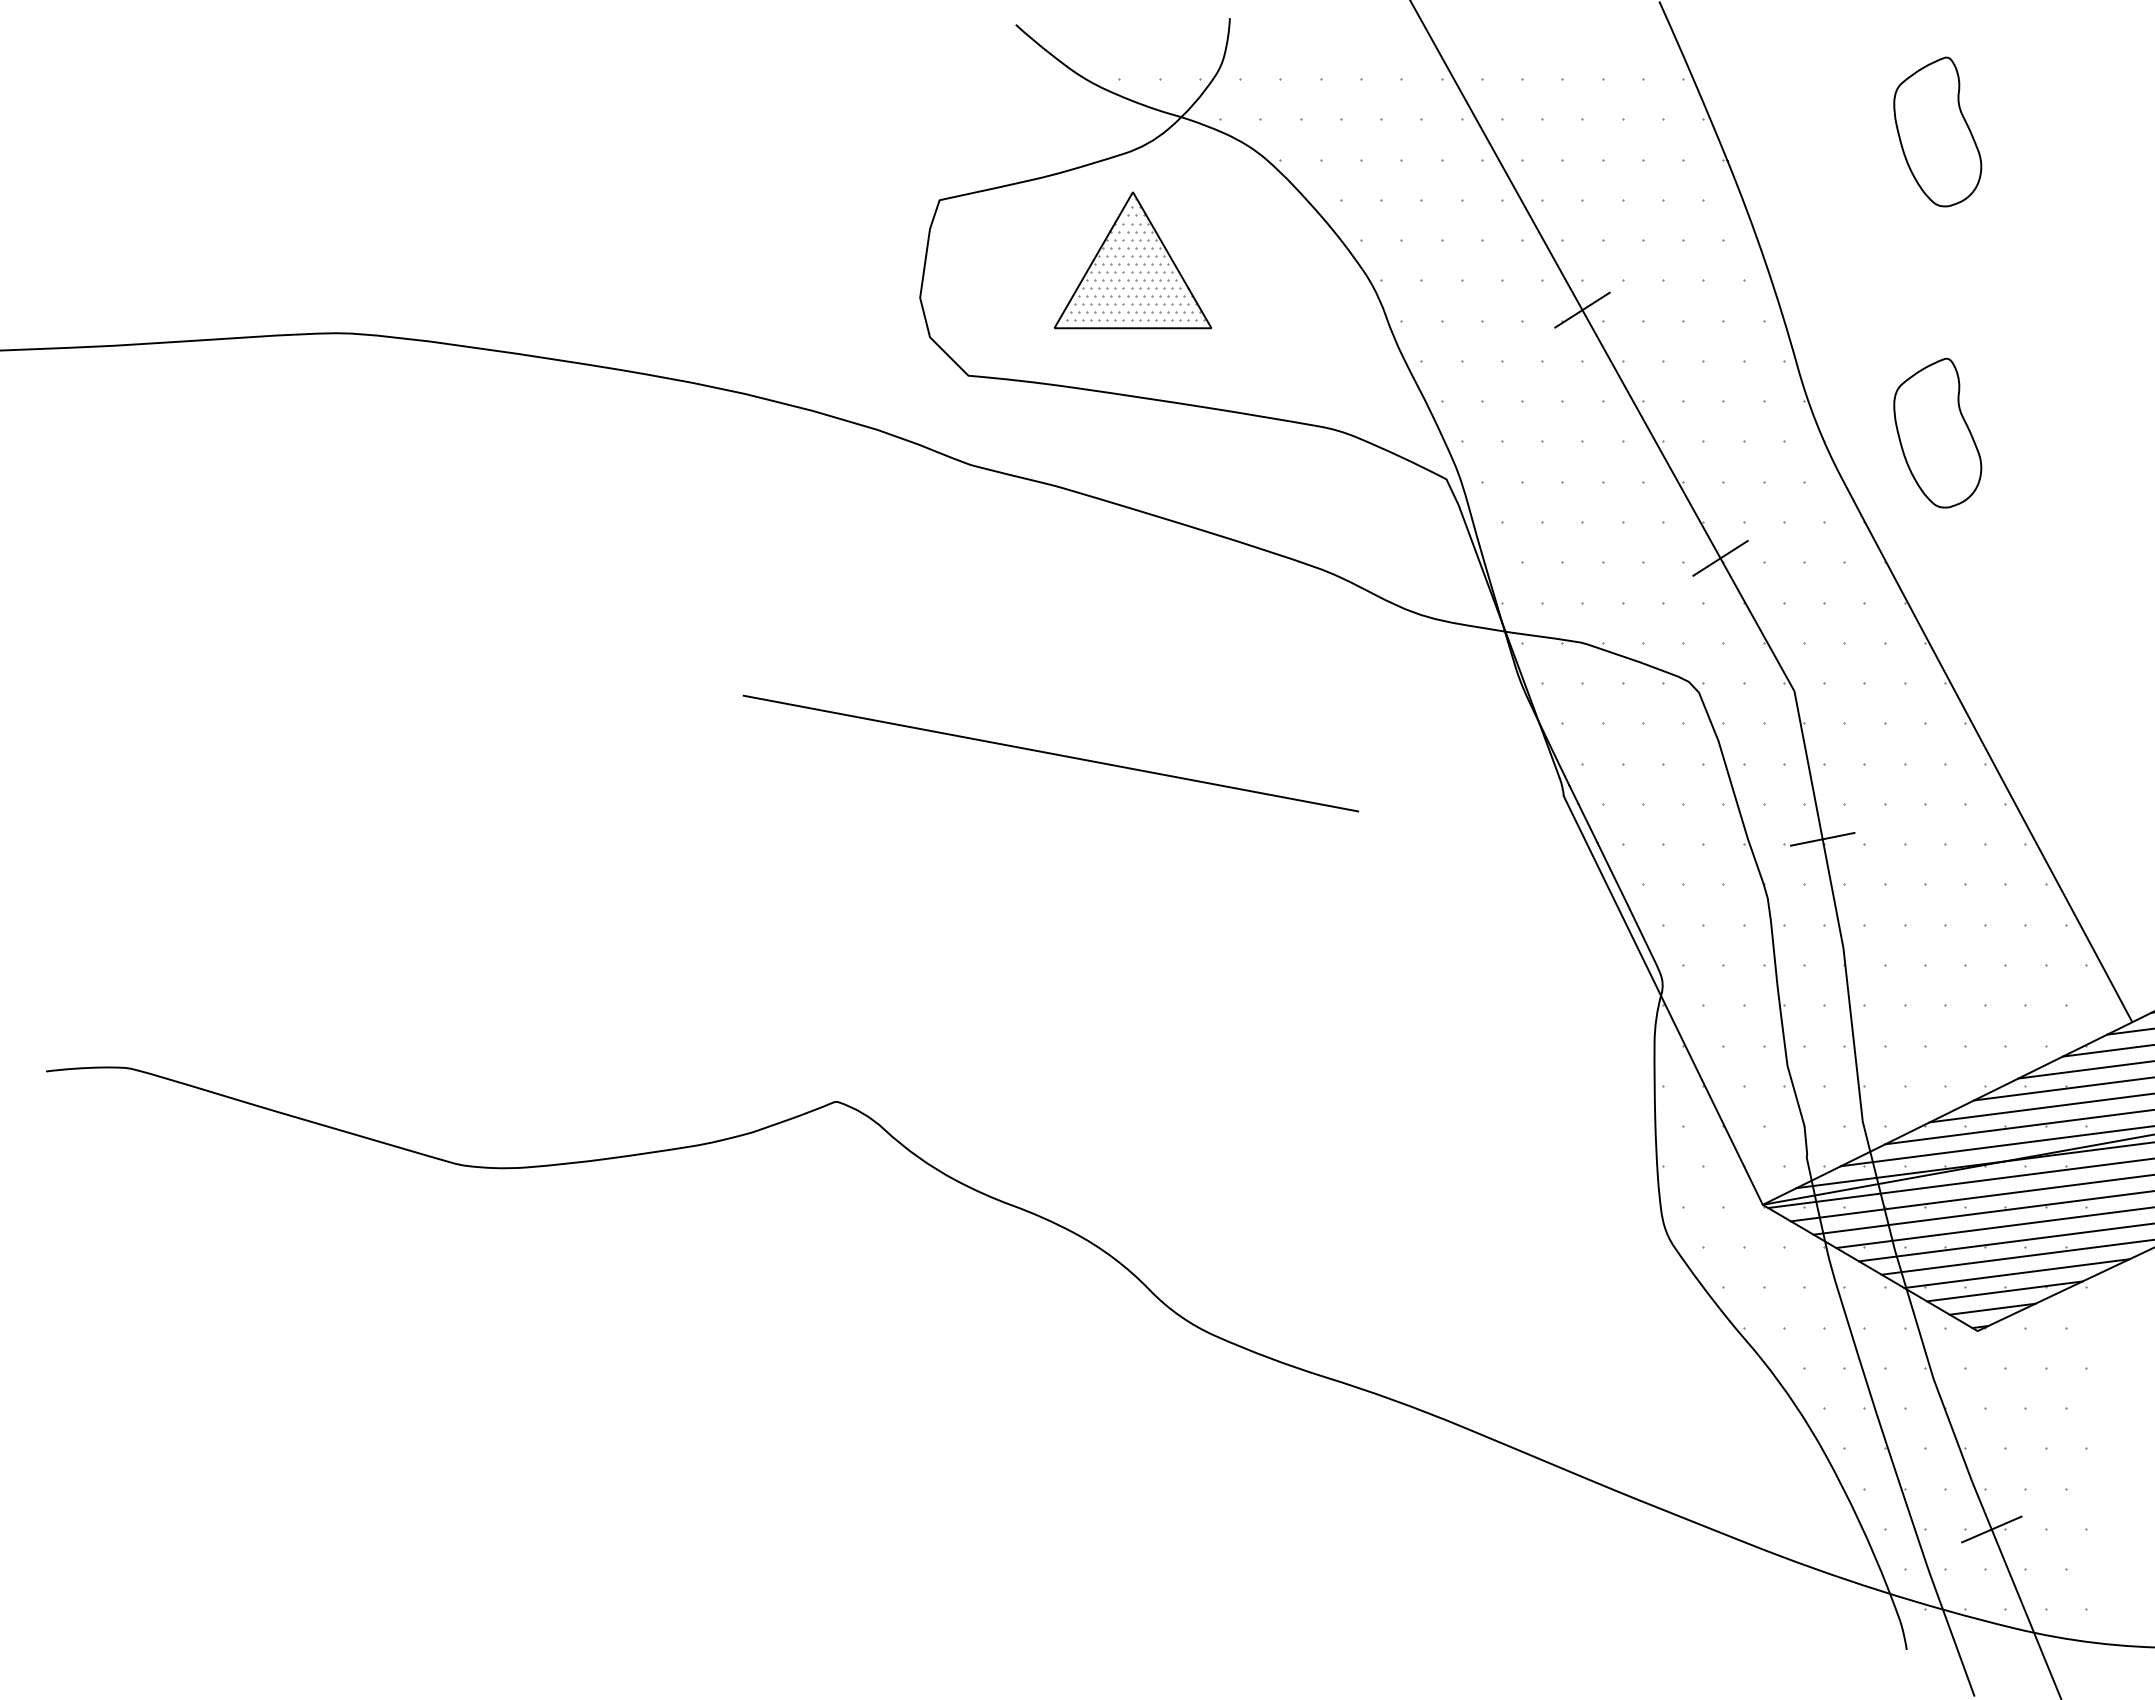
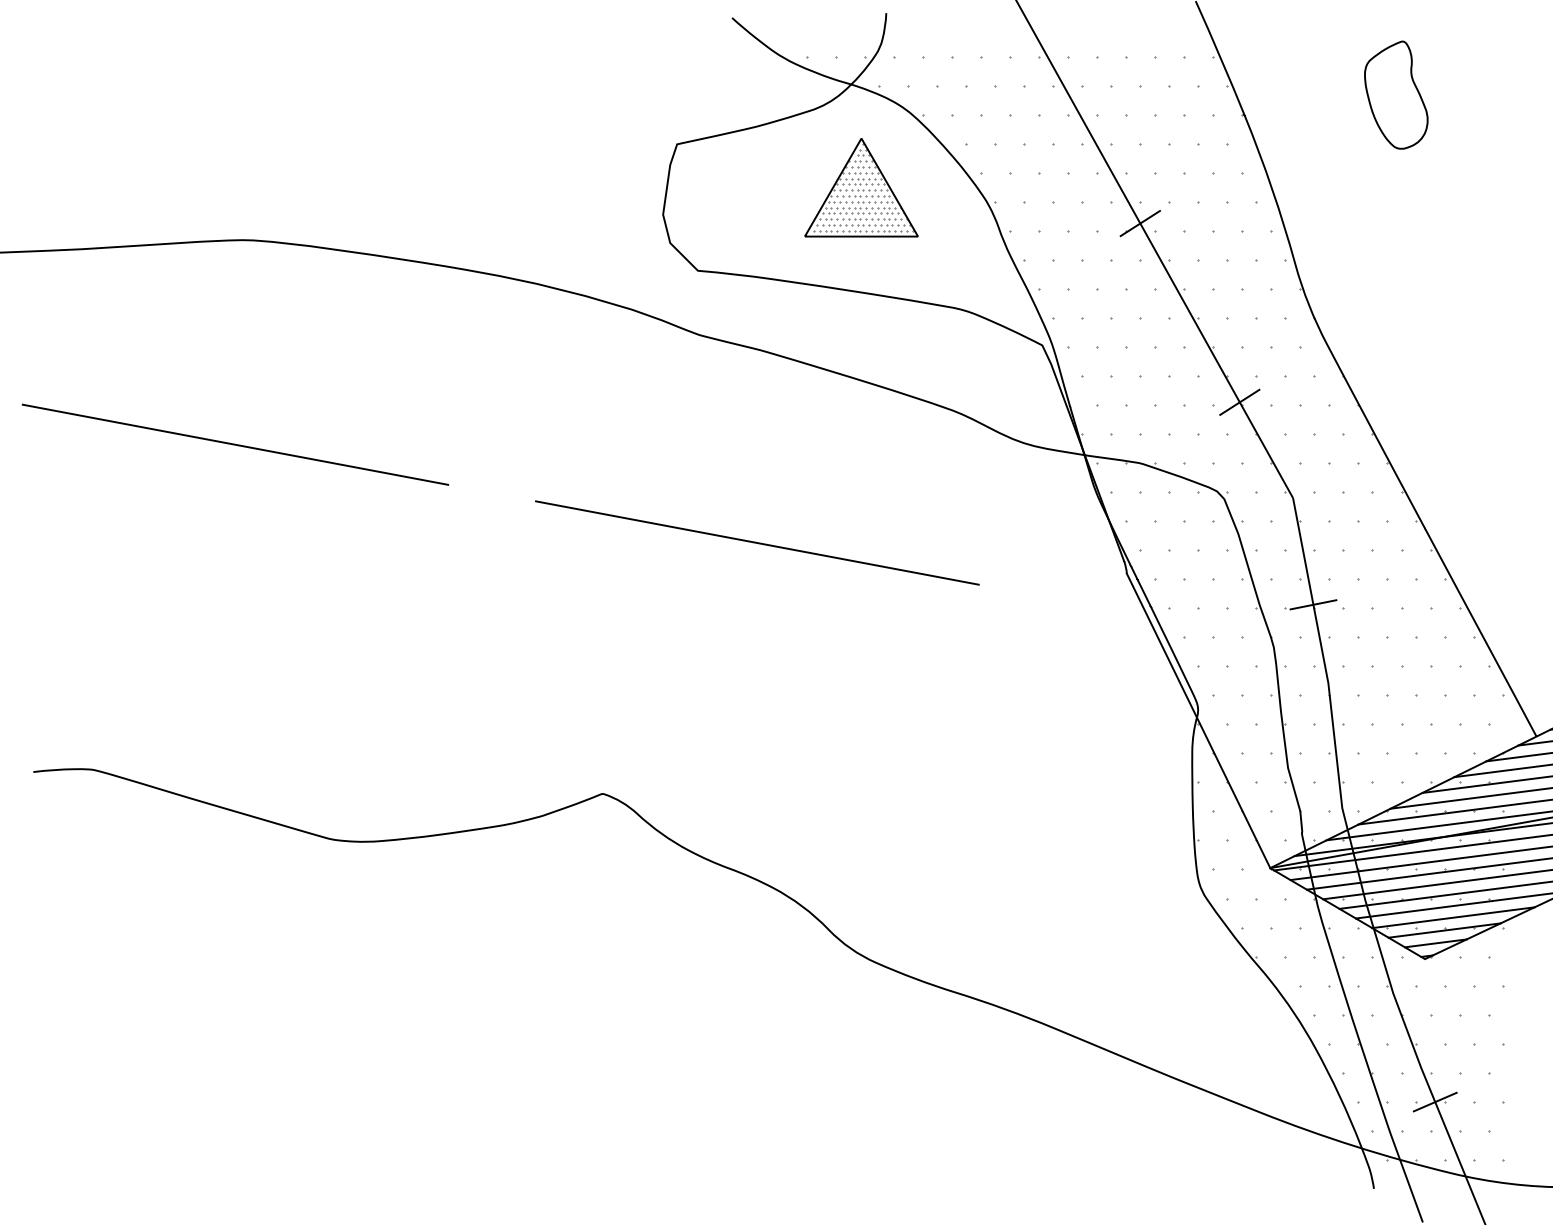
part: (1133, 260) -> (861, 187), moved
part: (1937, 432) -> (1396, 311), removed
line: (326, 616) -> (235, 444), added

